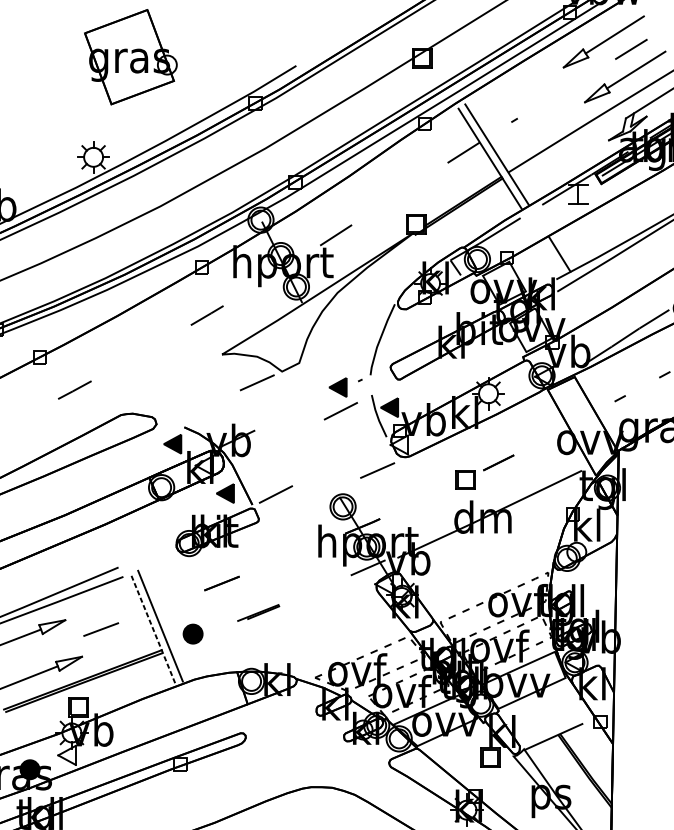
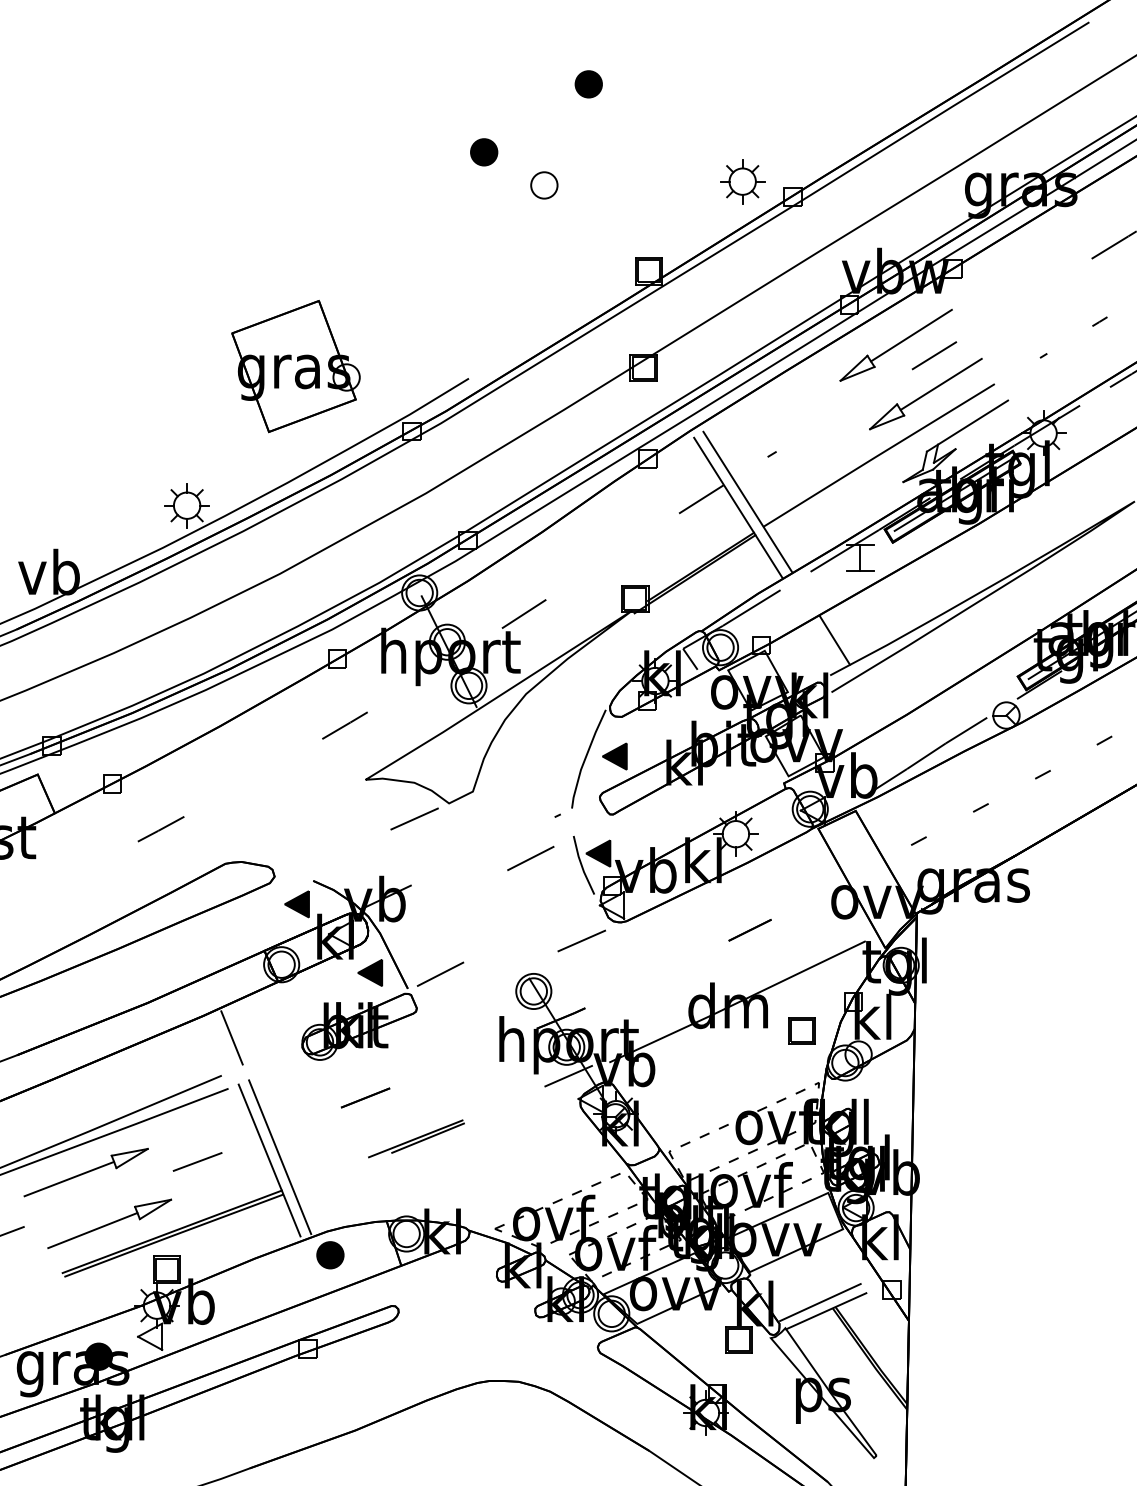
part: (130, 57) -> (295, 366), moved
part: (337, 387) -> (614, 756), moved
part: (465, 479) -> (801, 1030), moved
line: (125, 540) -> (231, 1037), added
part: (258, 612) -> (416, 1138), size x1.67
line: (152, 628) -> (269, 1160), dashed -> solid
part: (193, 634) -> (330, 1255), moved
line: (549, 730) -> (820, 1302), added

